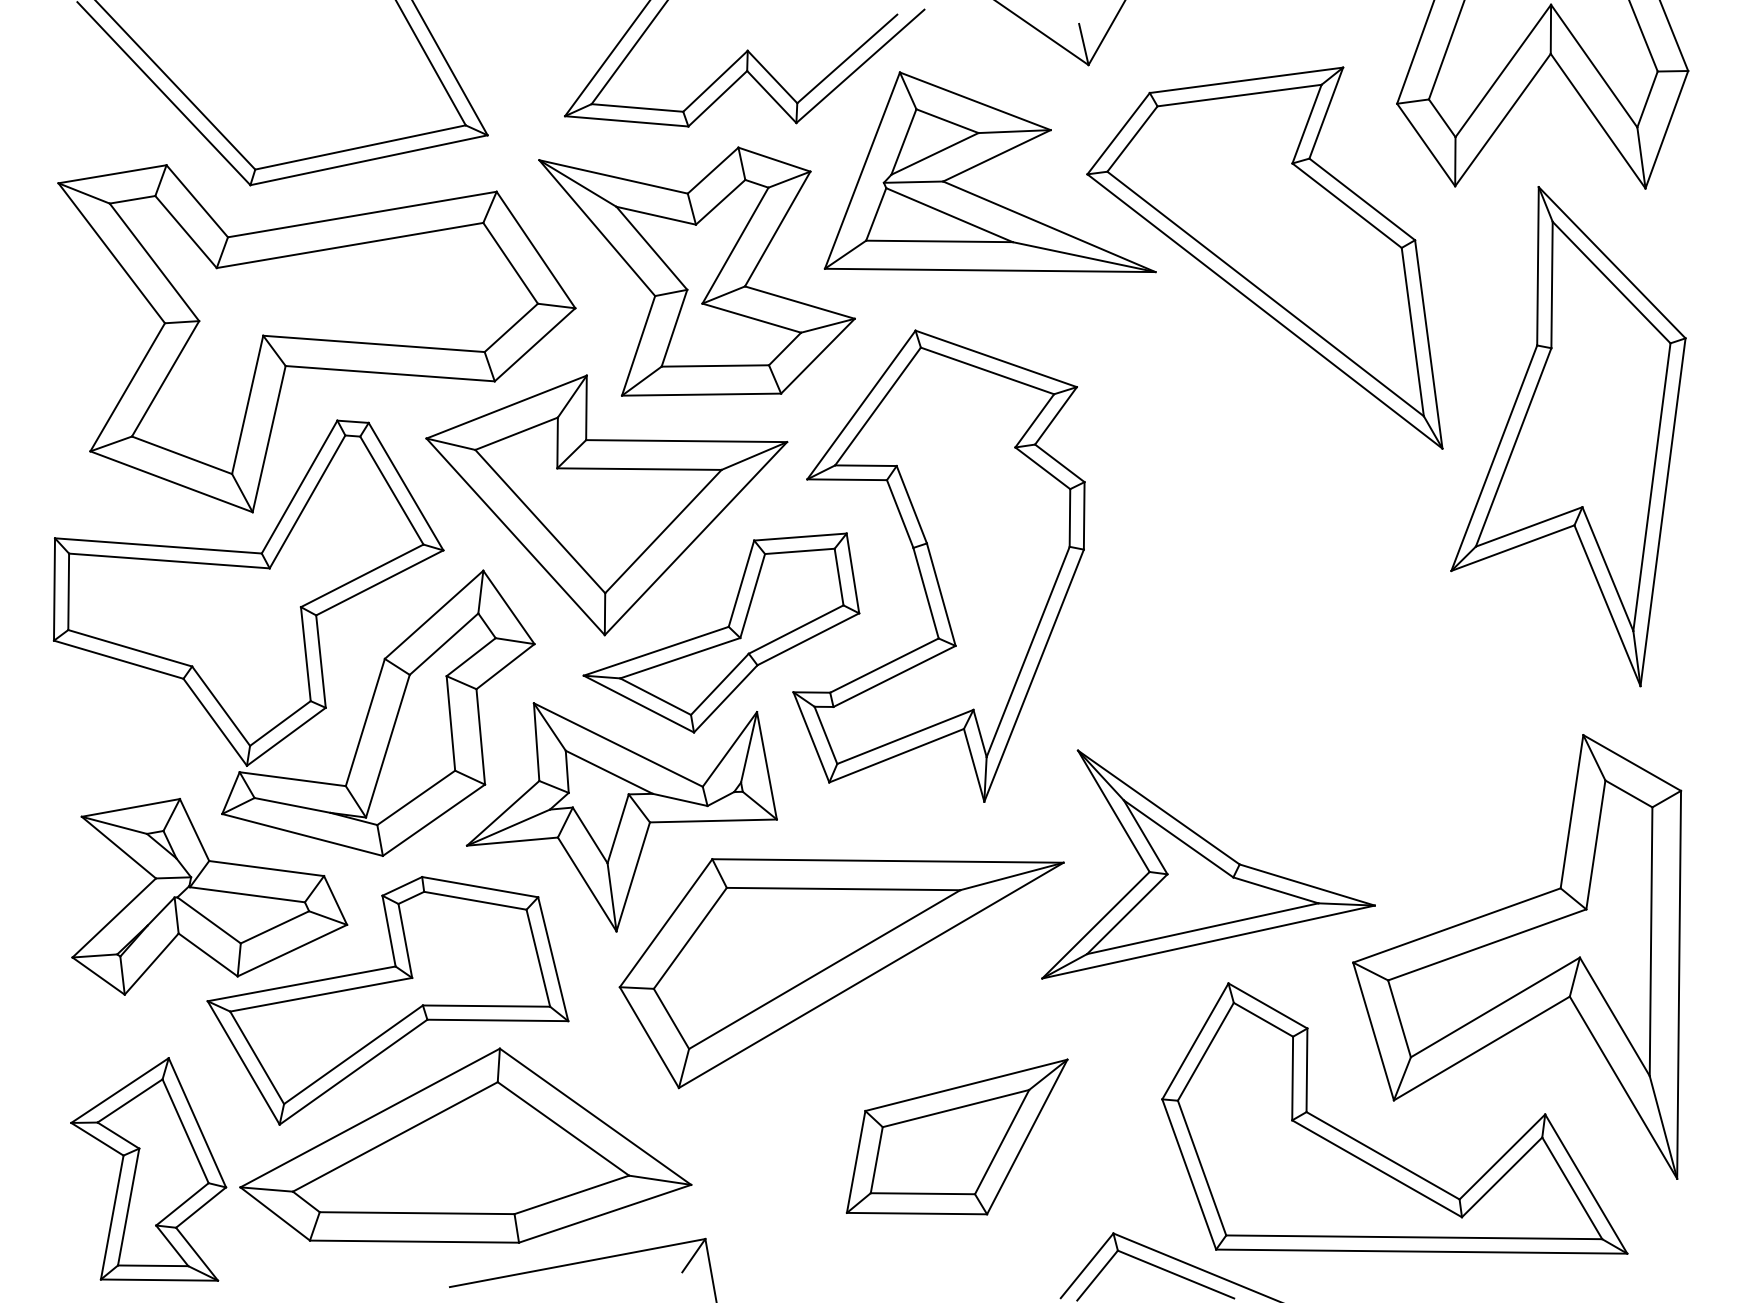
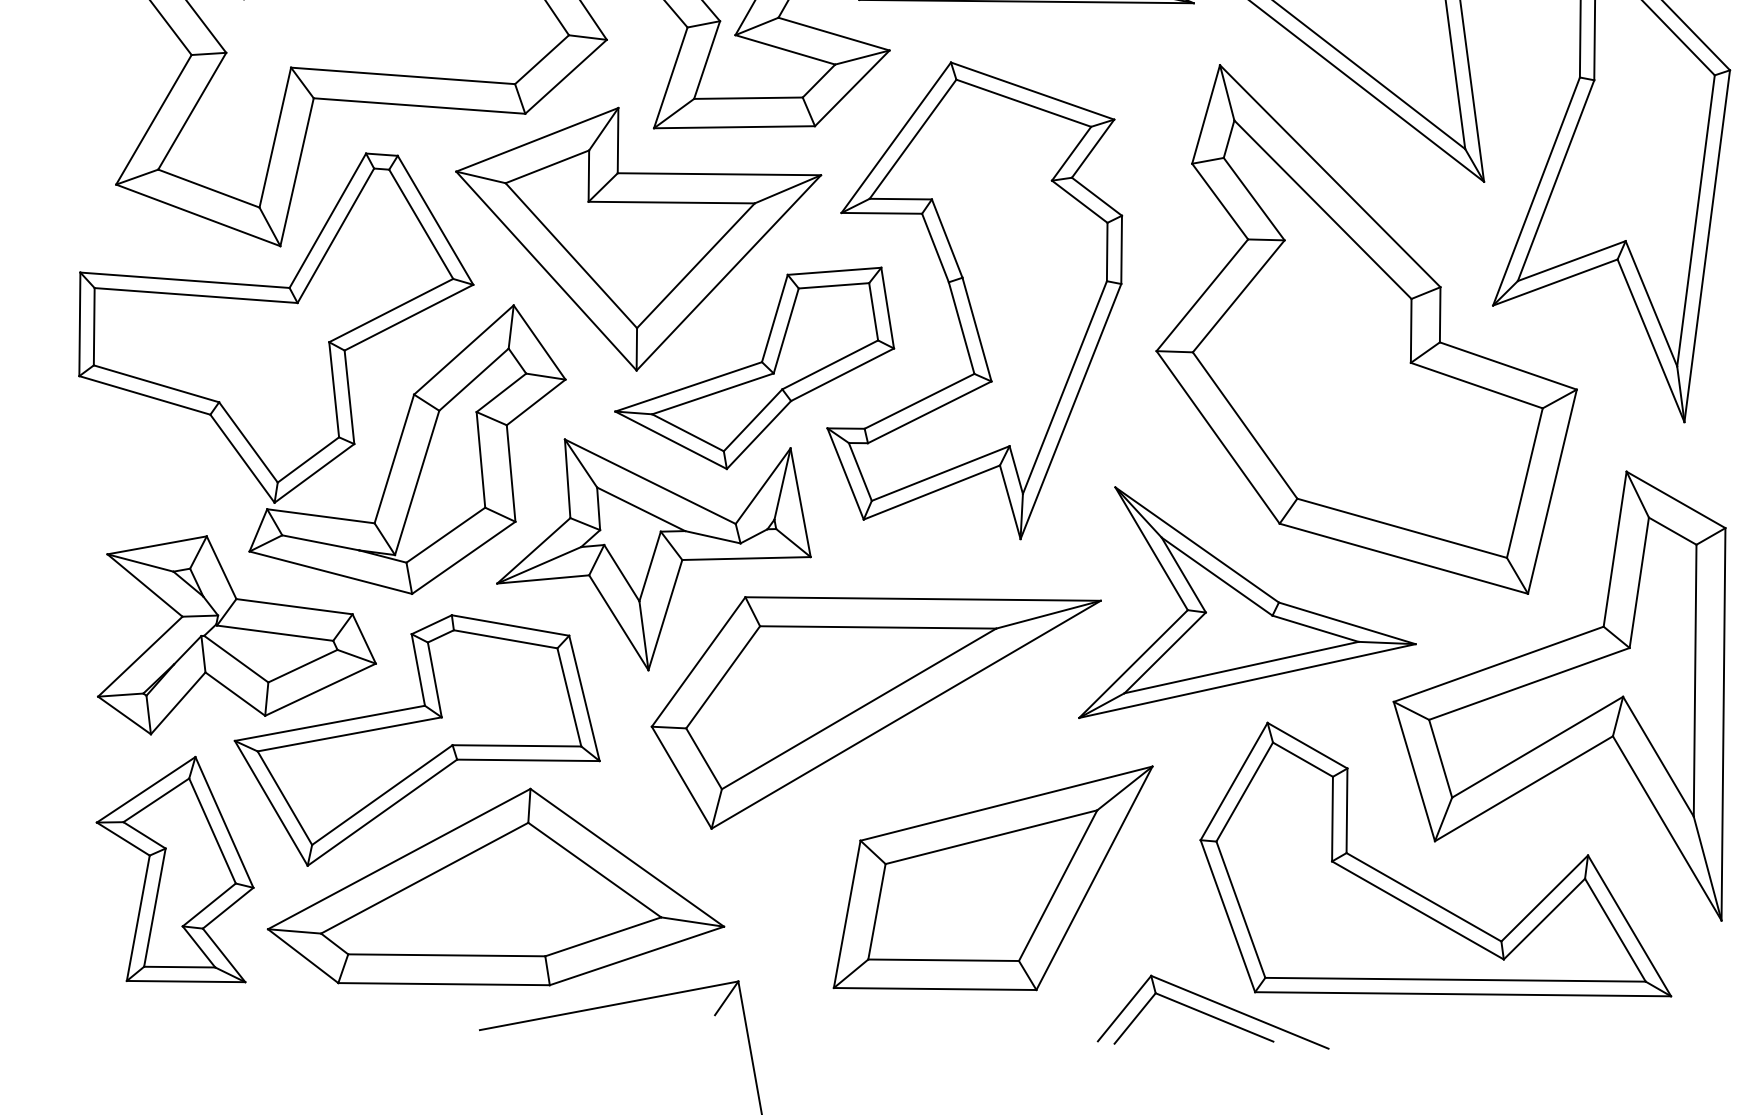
part: (1326, 594) -> (1366, 329), added
part: (956, 1136) -> (992, 877), size x1.43
part: (148, 1169) -> (174, 869), moved

